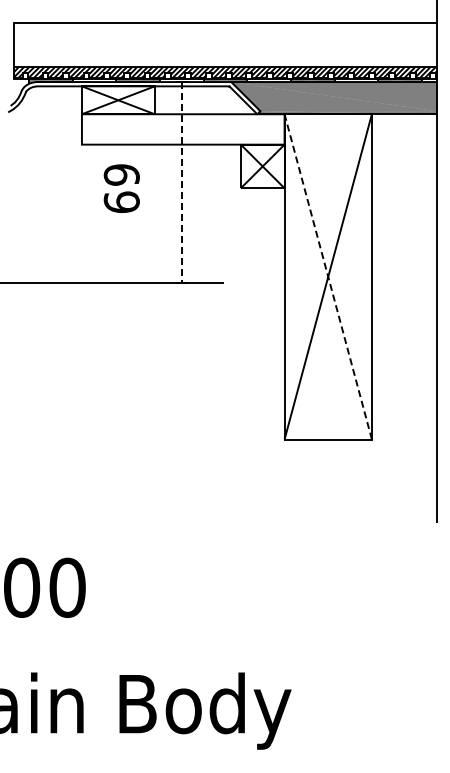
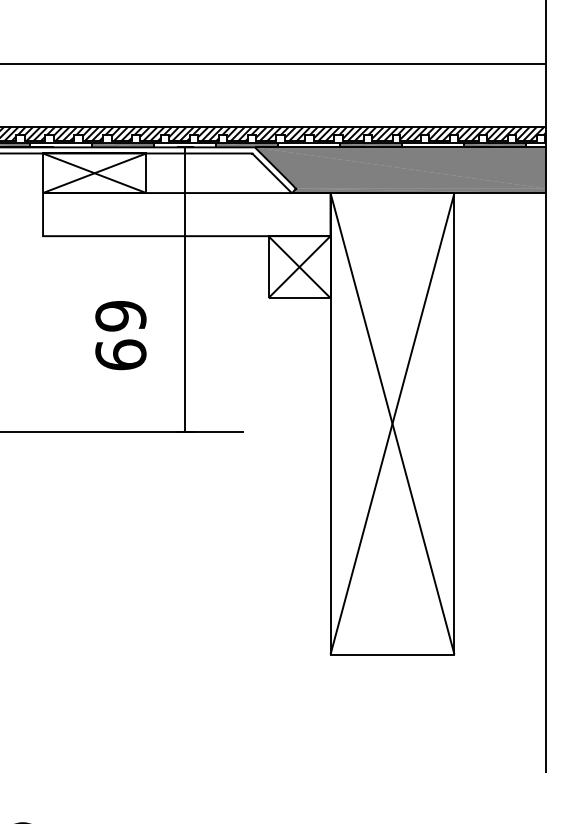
line: (182, 182) -> (185, 289), dashed -> solid
text: (121, 188) -> (120, 335), moved
line: (328, 276) -> (392, 423), dashed -> solid

